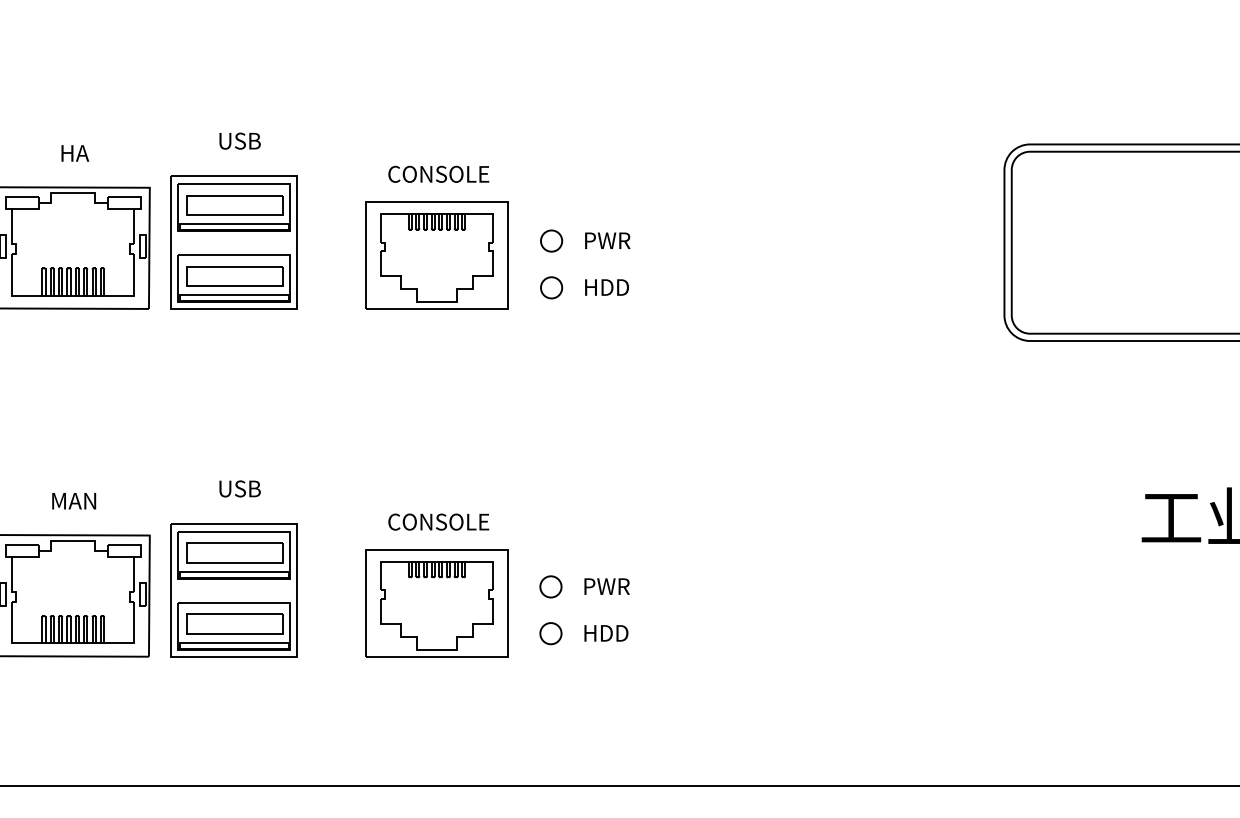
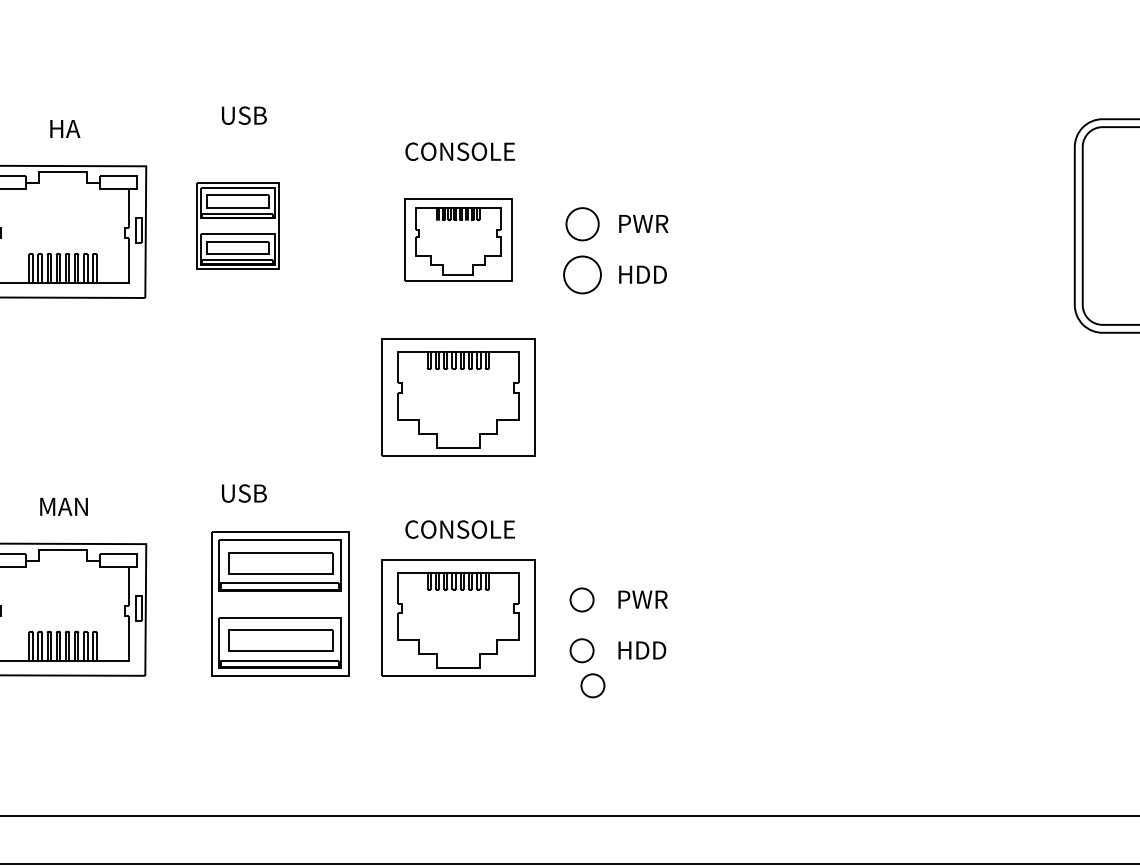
circle: (551, 240) -> (582, 223), size x1.4
part: (233, 242) -> (237, 225), size x0.6
part: (436, 255) -> (457, 239), size x0.7
circle: (551, 287) -> (582, 274), size x1.6
part: (436, 400) -> (457, 397), added
part: (233, 590) -> (279, 603), moved
circle: (560, 665) -> (592, 685), added

